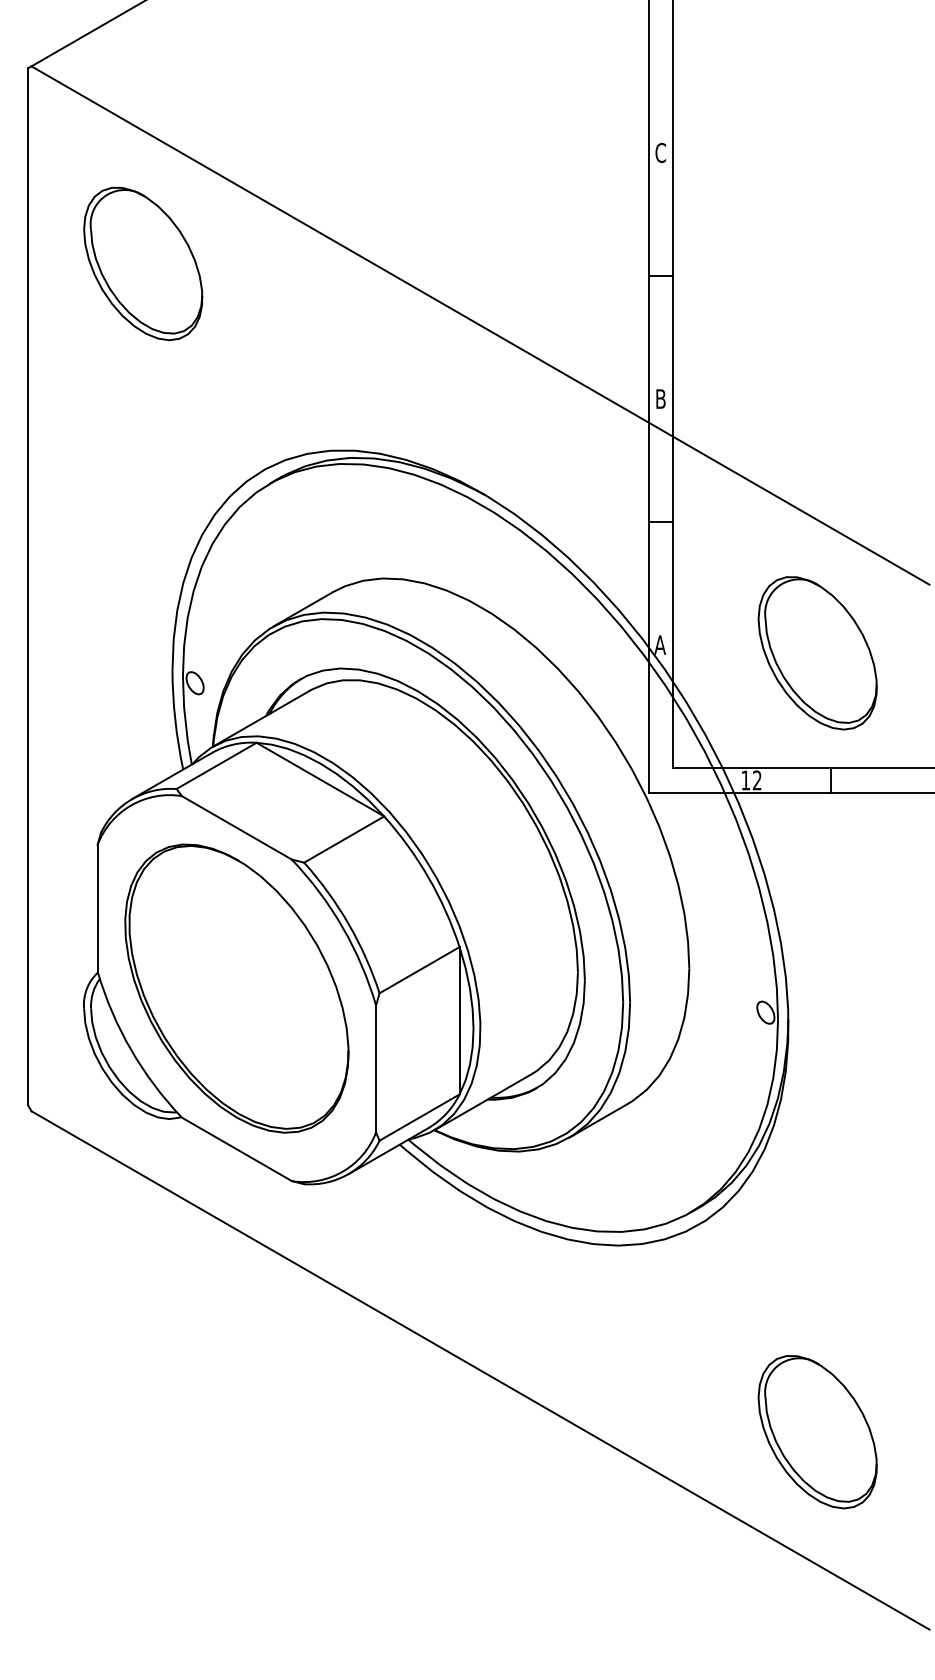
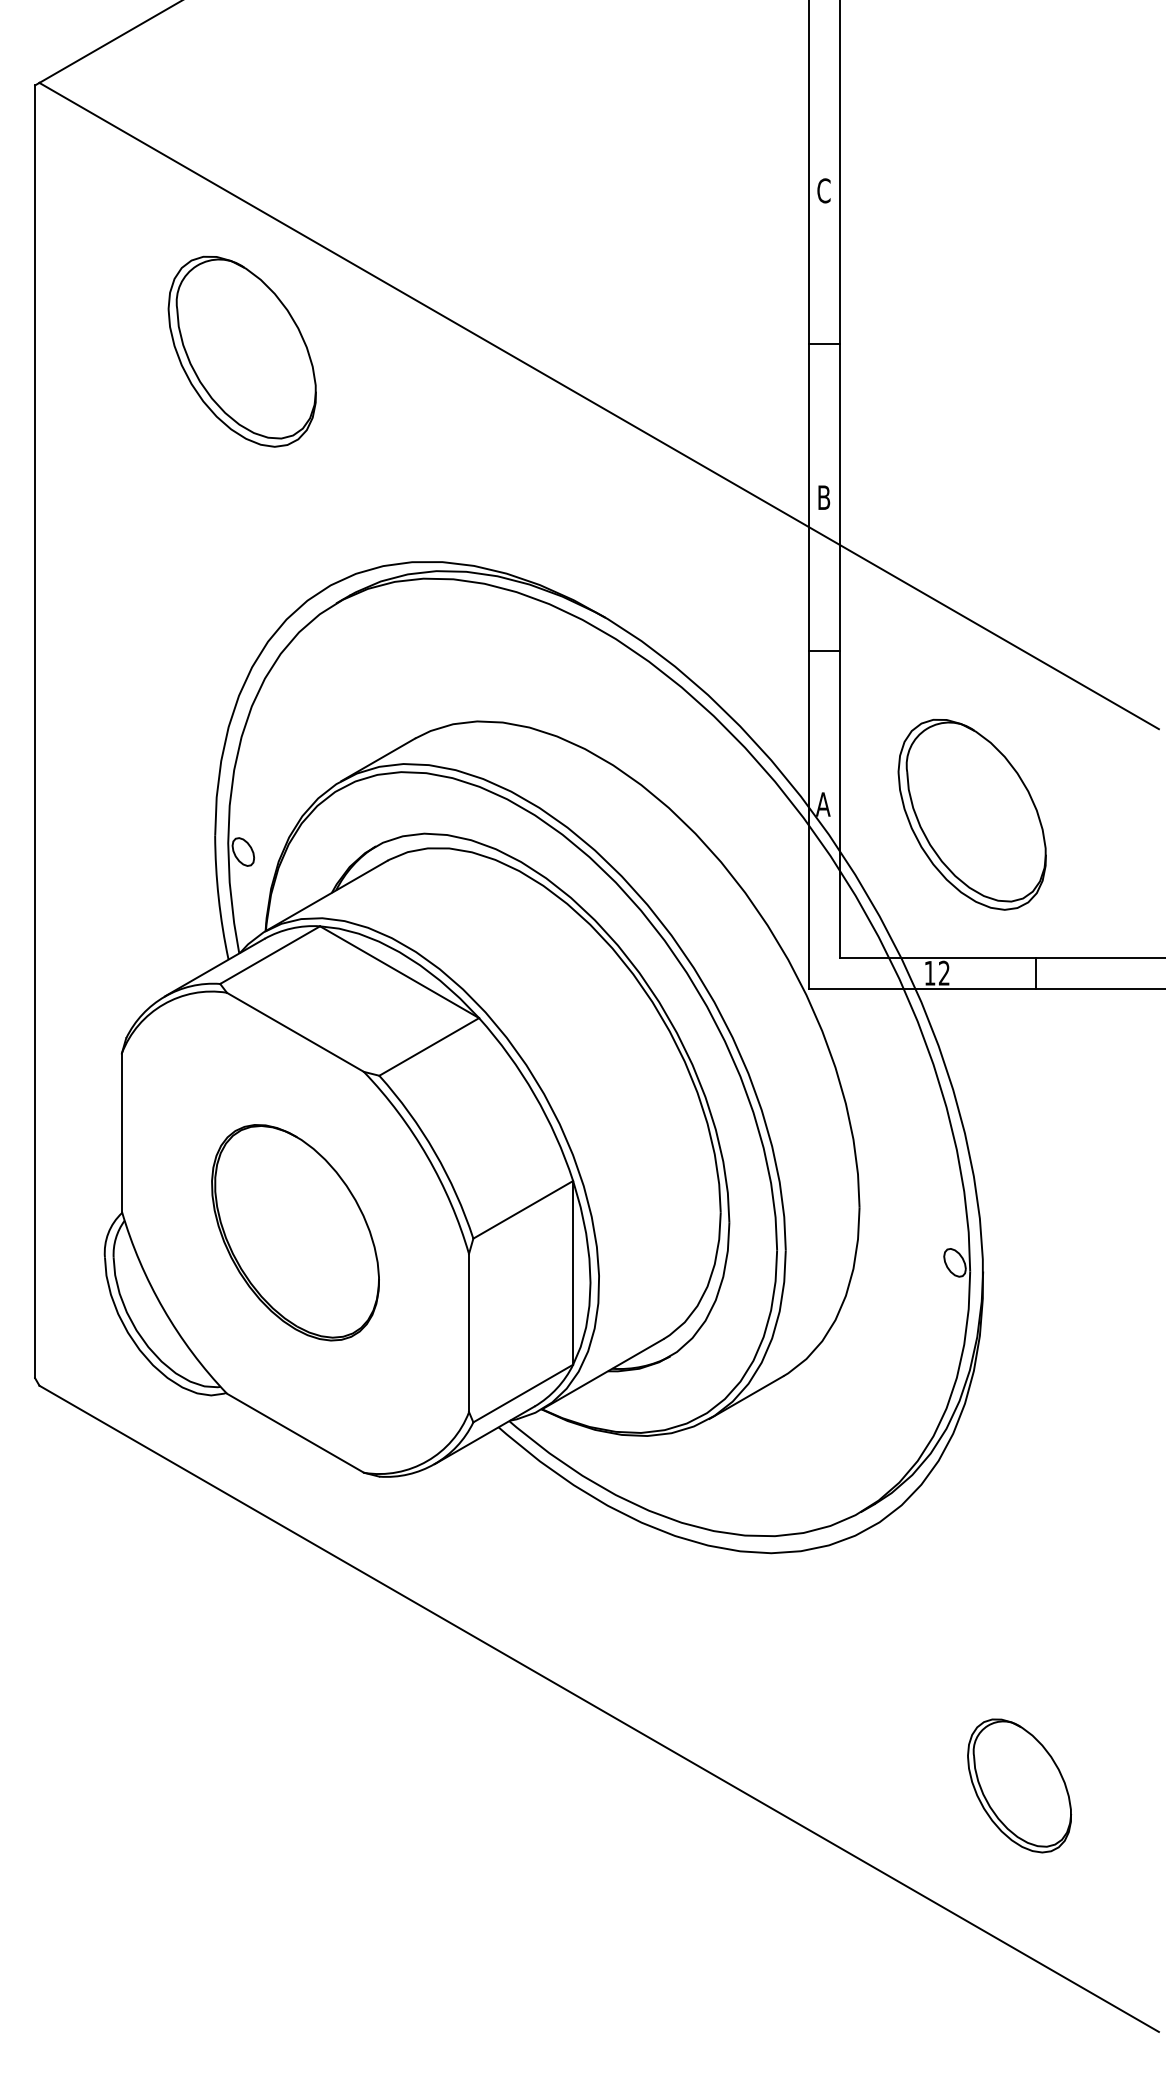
part: (143, 263) -> (242, 351), moved
part: (817, 653) -> (972, 814), moved
part: (236, 988) -> (294, 1232), size x0.6
part: (817, 1432) -> (1019, 1786), size x0.7

